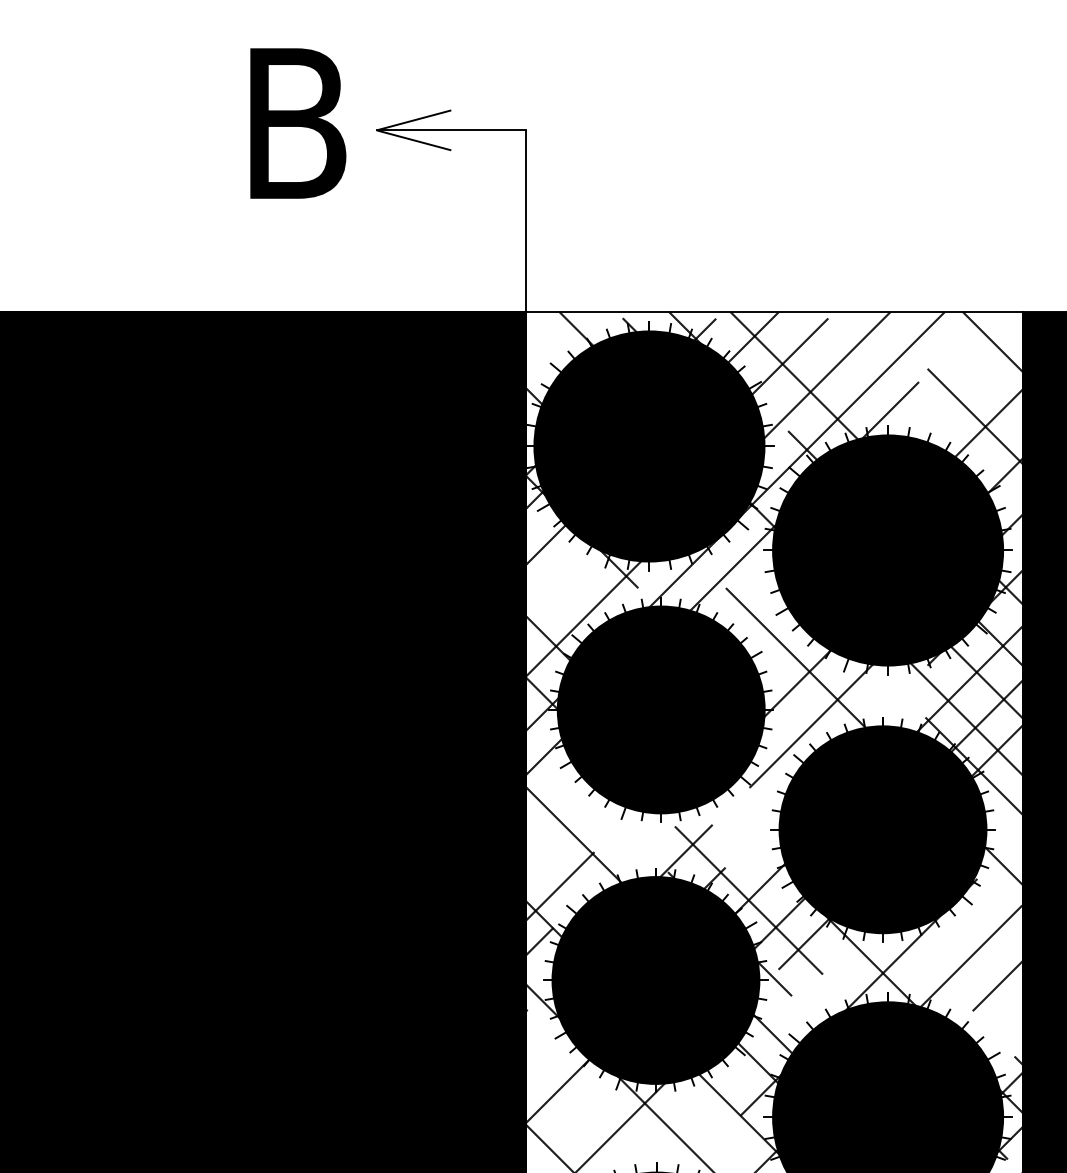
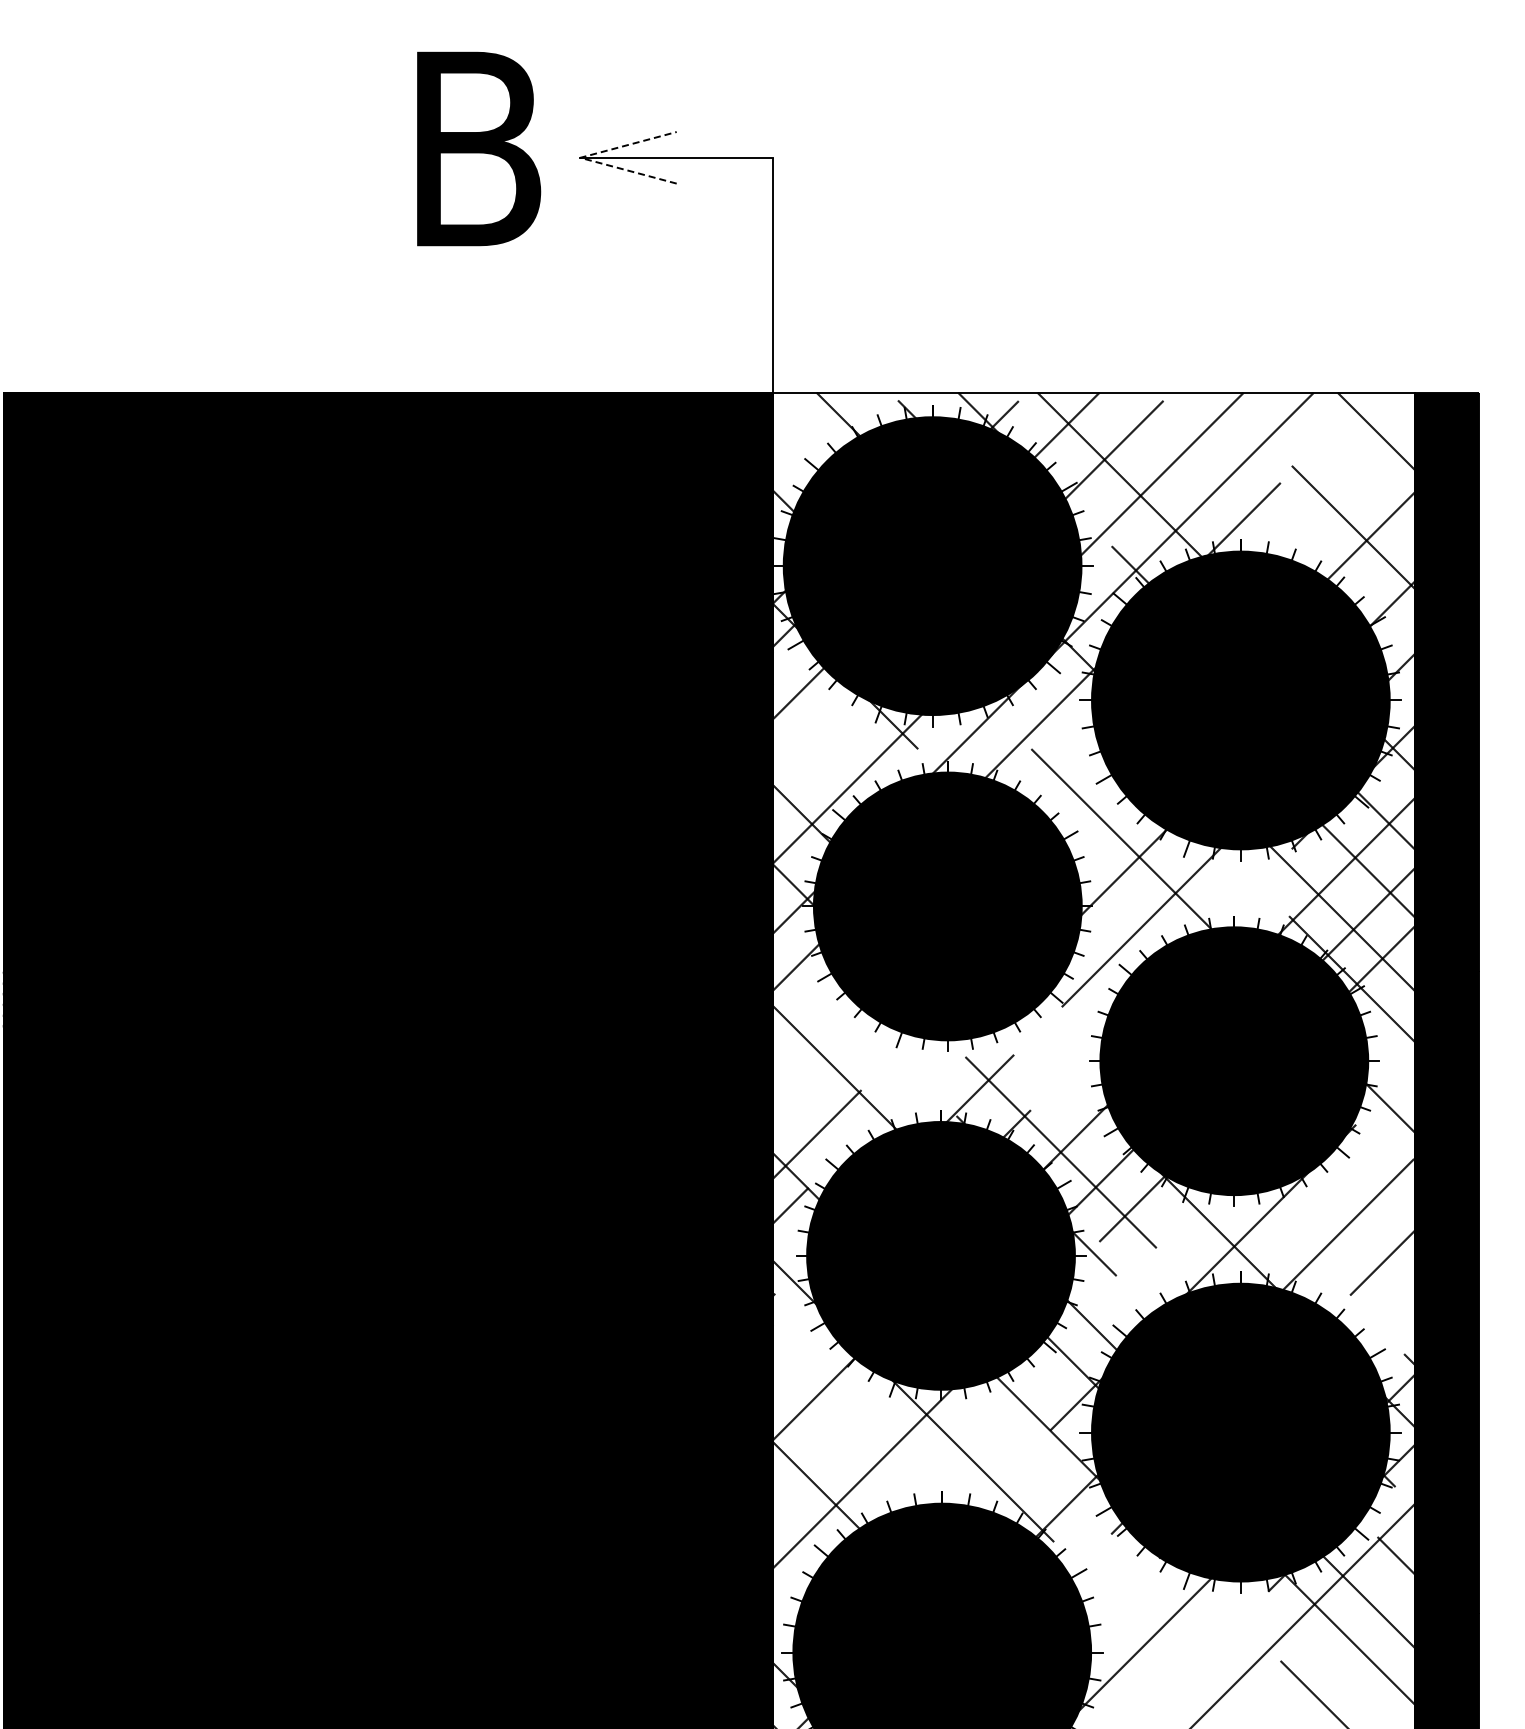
line: (376, 130) -> (580, 157), solid -> dashed

